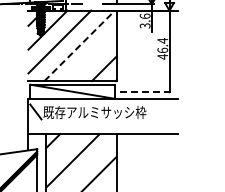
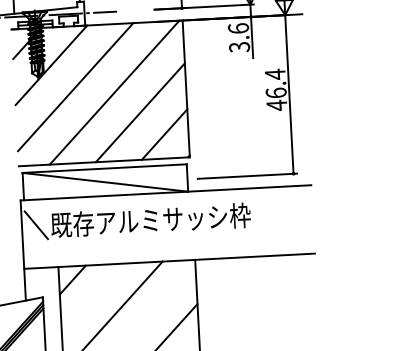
line: (79, 45) -> (114, 91), dashed -> solid
line: (92, 56) -> (140, 111), added
line: (145, 92) -> (246, 176), dashed -> solid

